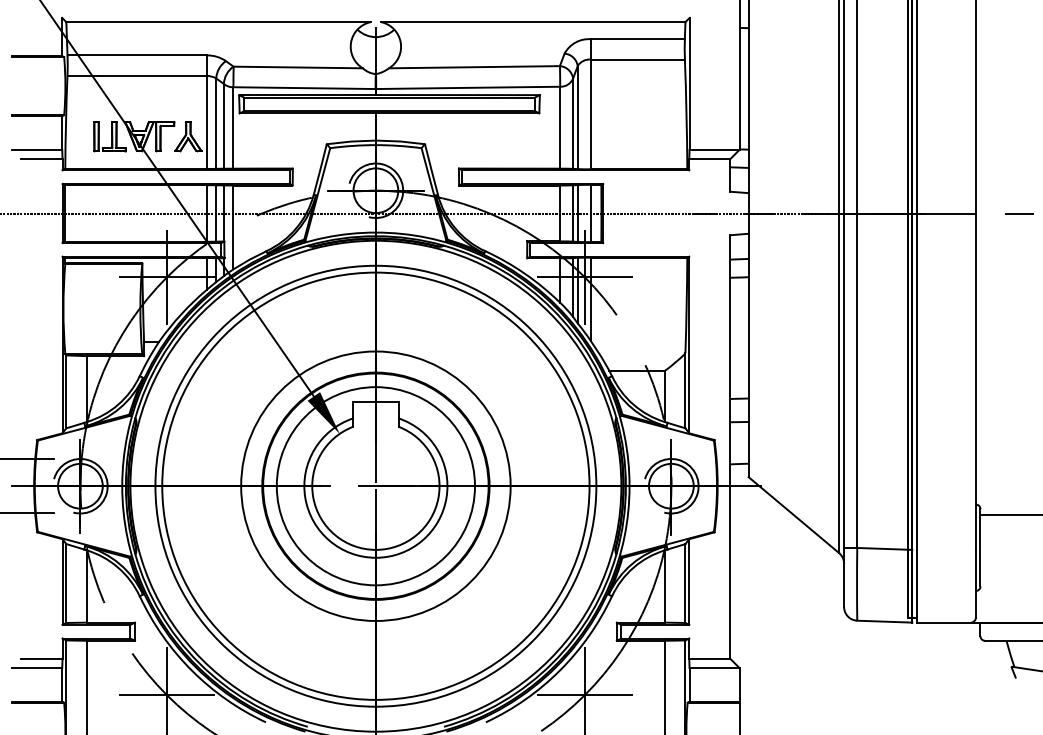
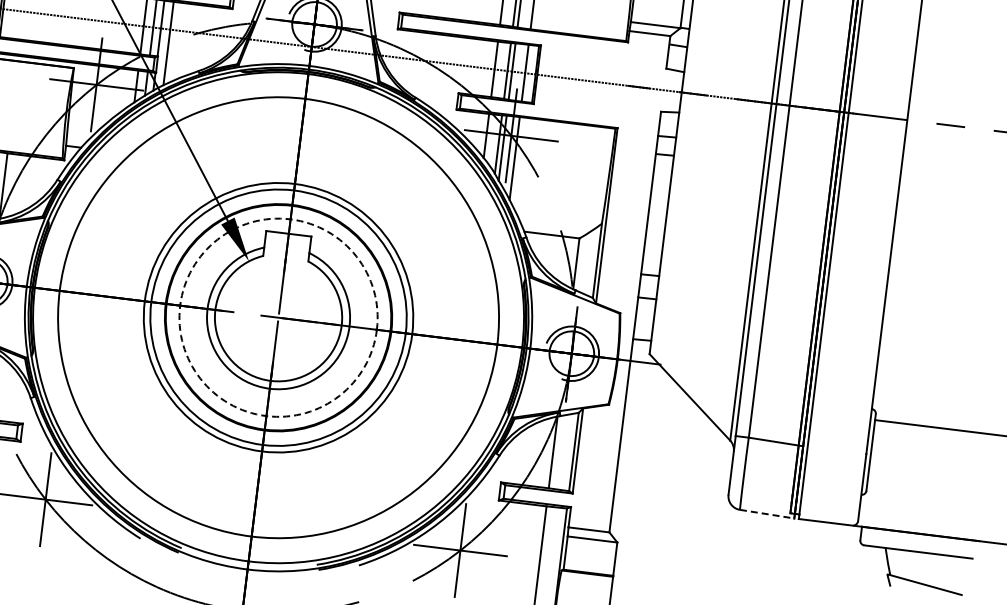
circle: (375, 485) -> (278, 316), size x0.6
circle: (375, 486) -> (278, 317), solid -> dashed
line: (884, 621) -> (766, 513), solid -> dashed

